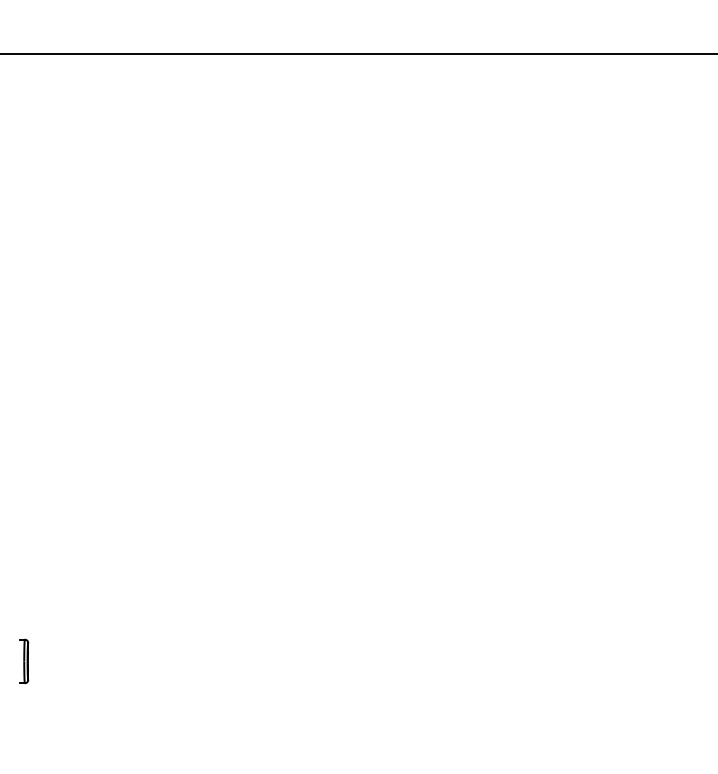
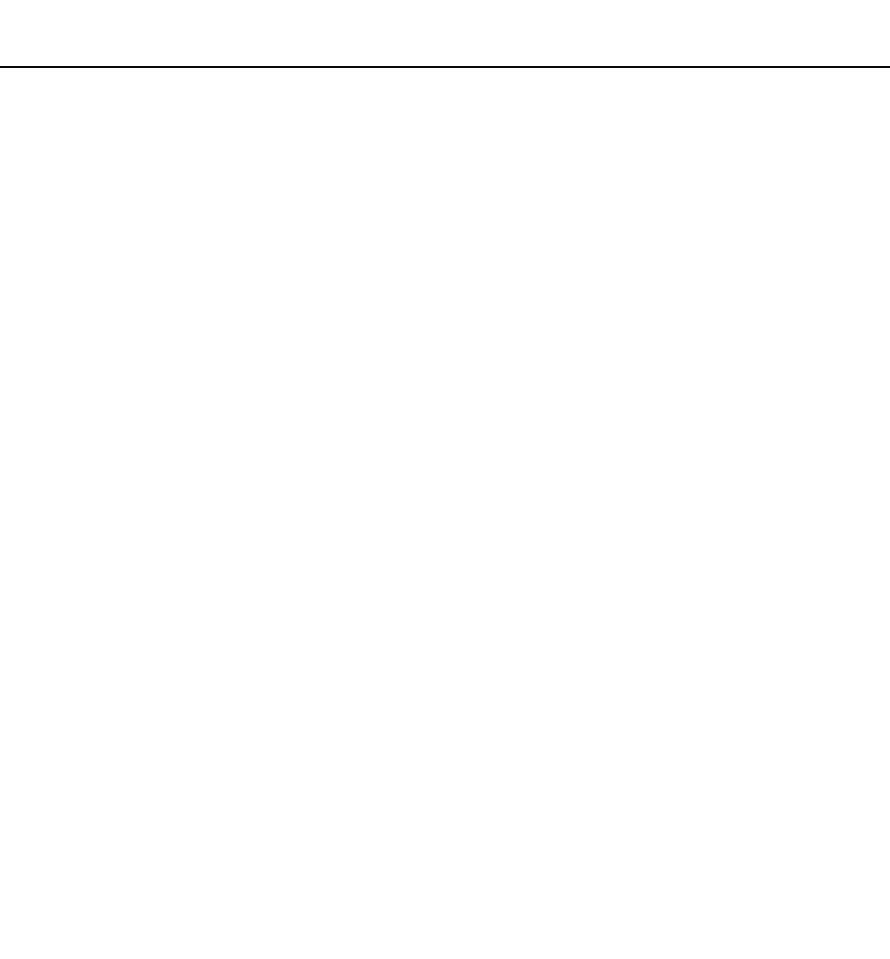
part: (24, 661) -> (30, 819), removed

